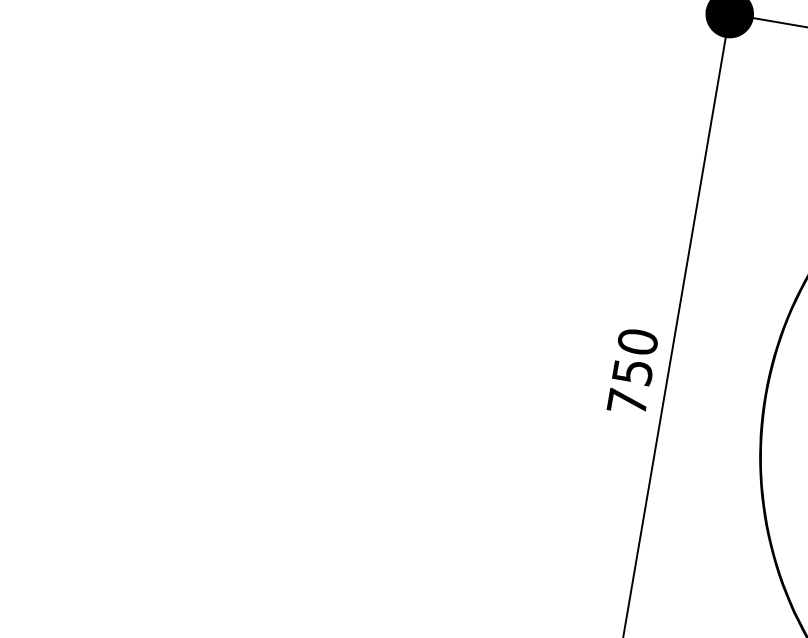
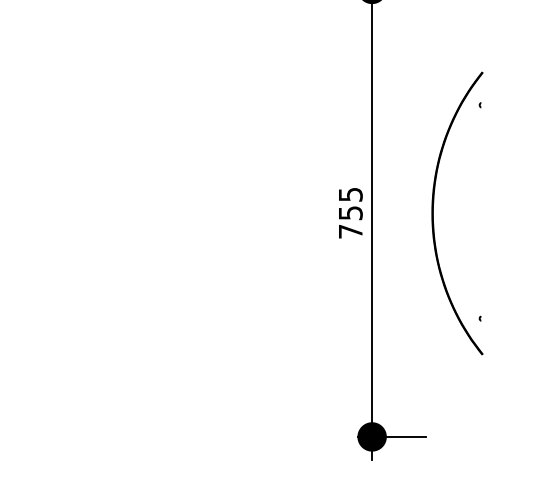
text: (637, 341) -> (350, 194), 750 -> 755

